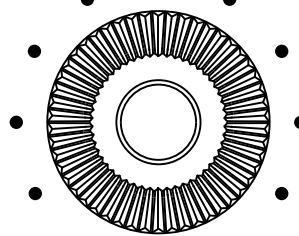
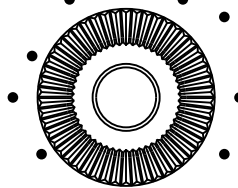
part: (33, 50) -> (31, 55), moved
part: (281, 50) -> (224, 16), moved
part: (34, 193) -> (40, 154), moved

